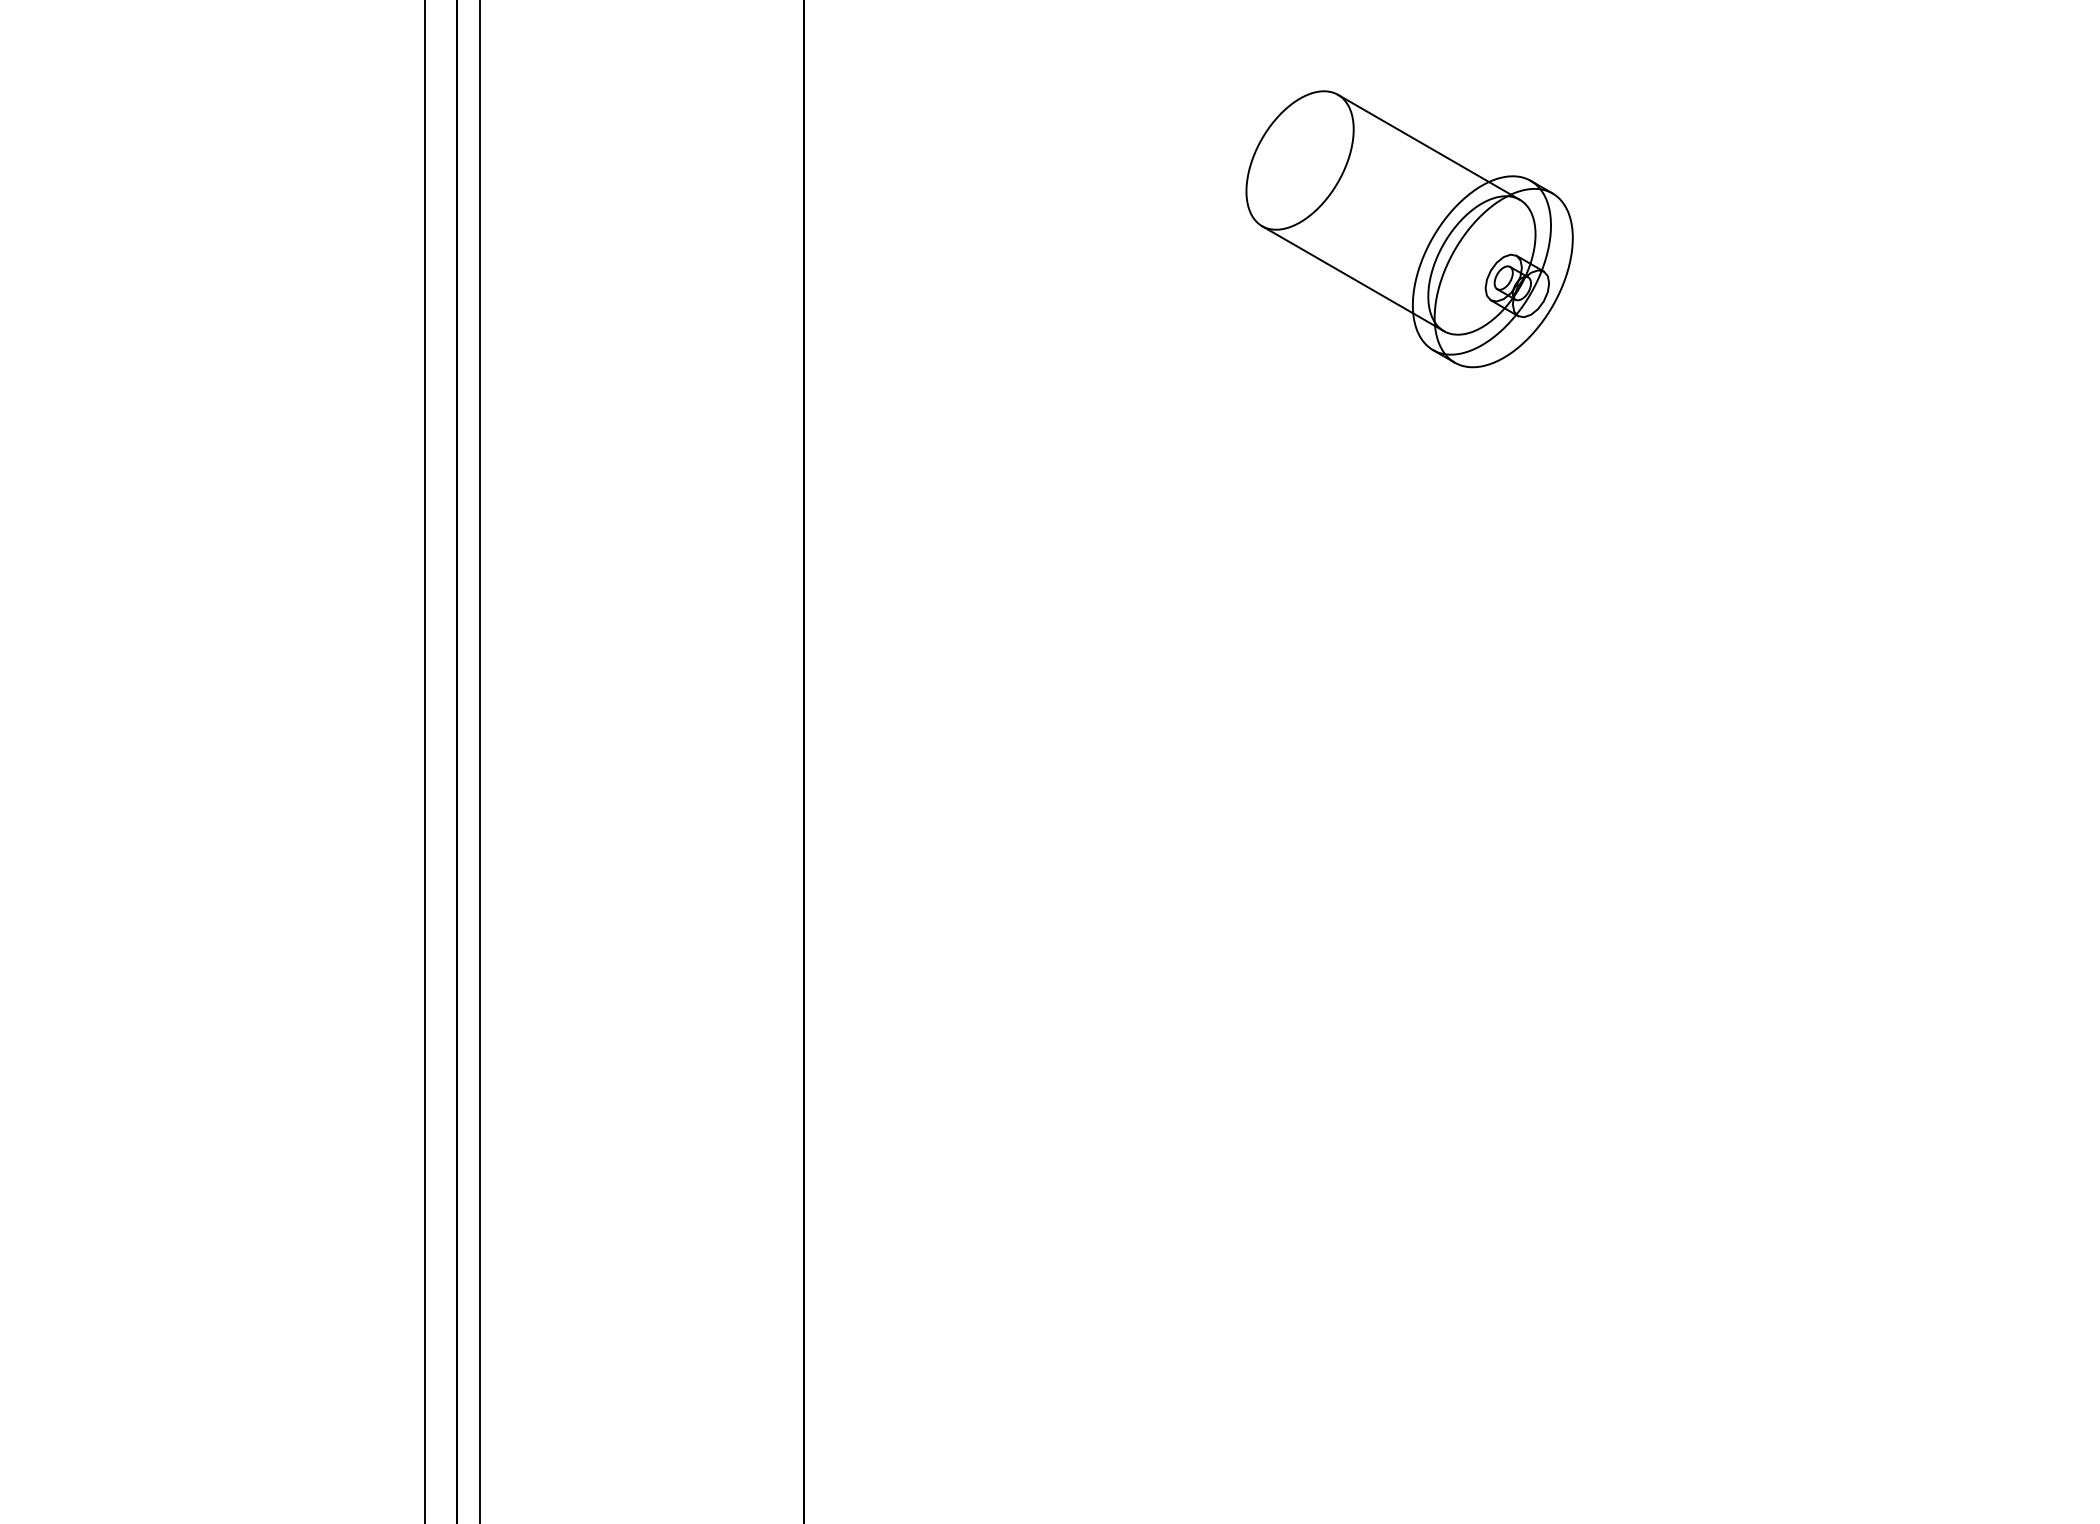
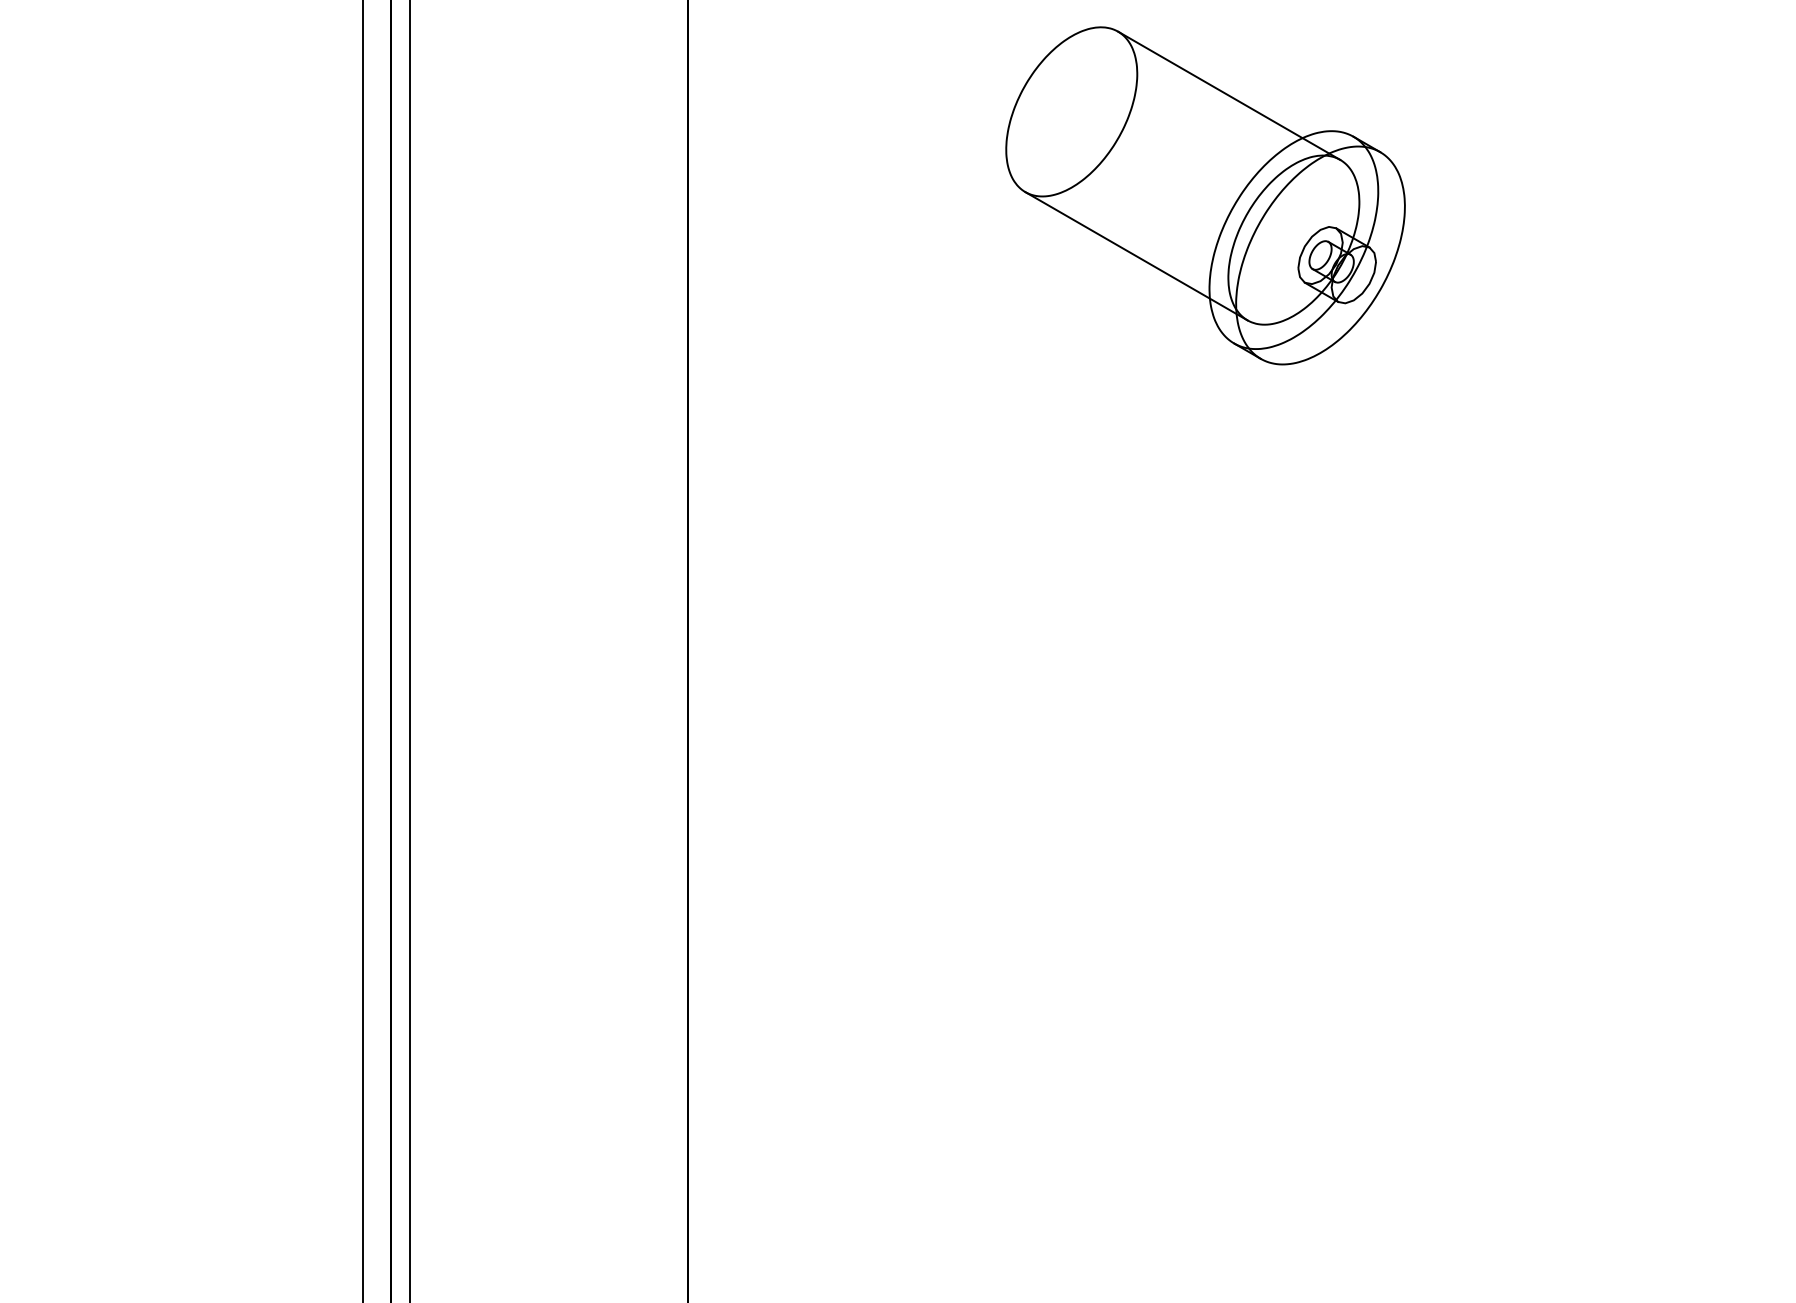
part: (1409, 229) -> (1205, 196), size x1.43

